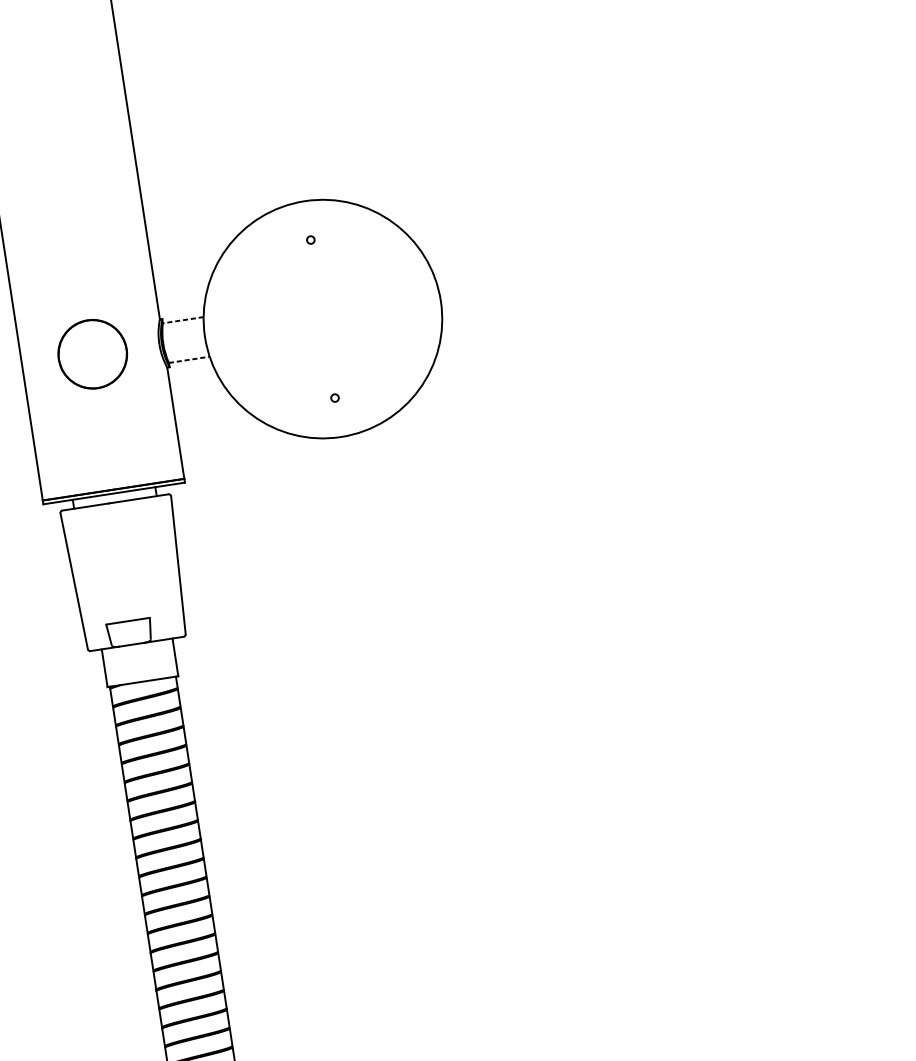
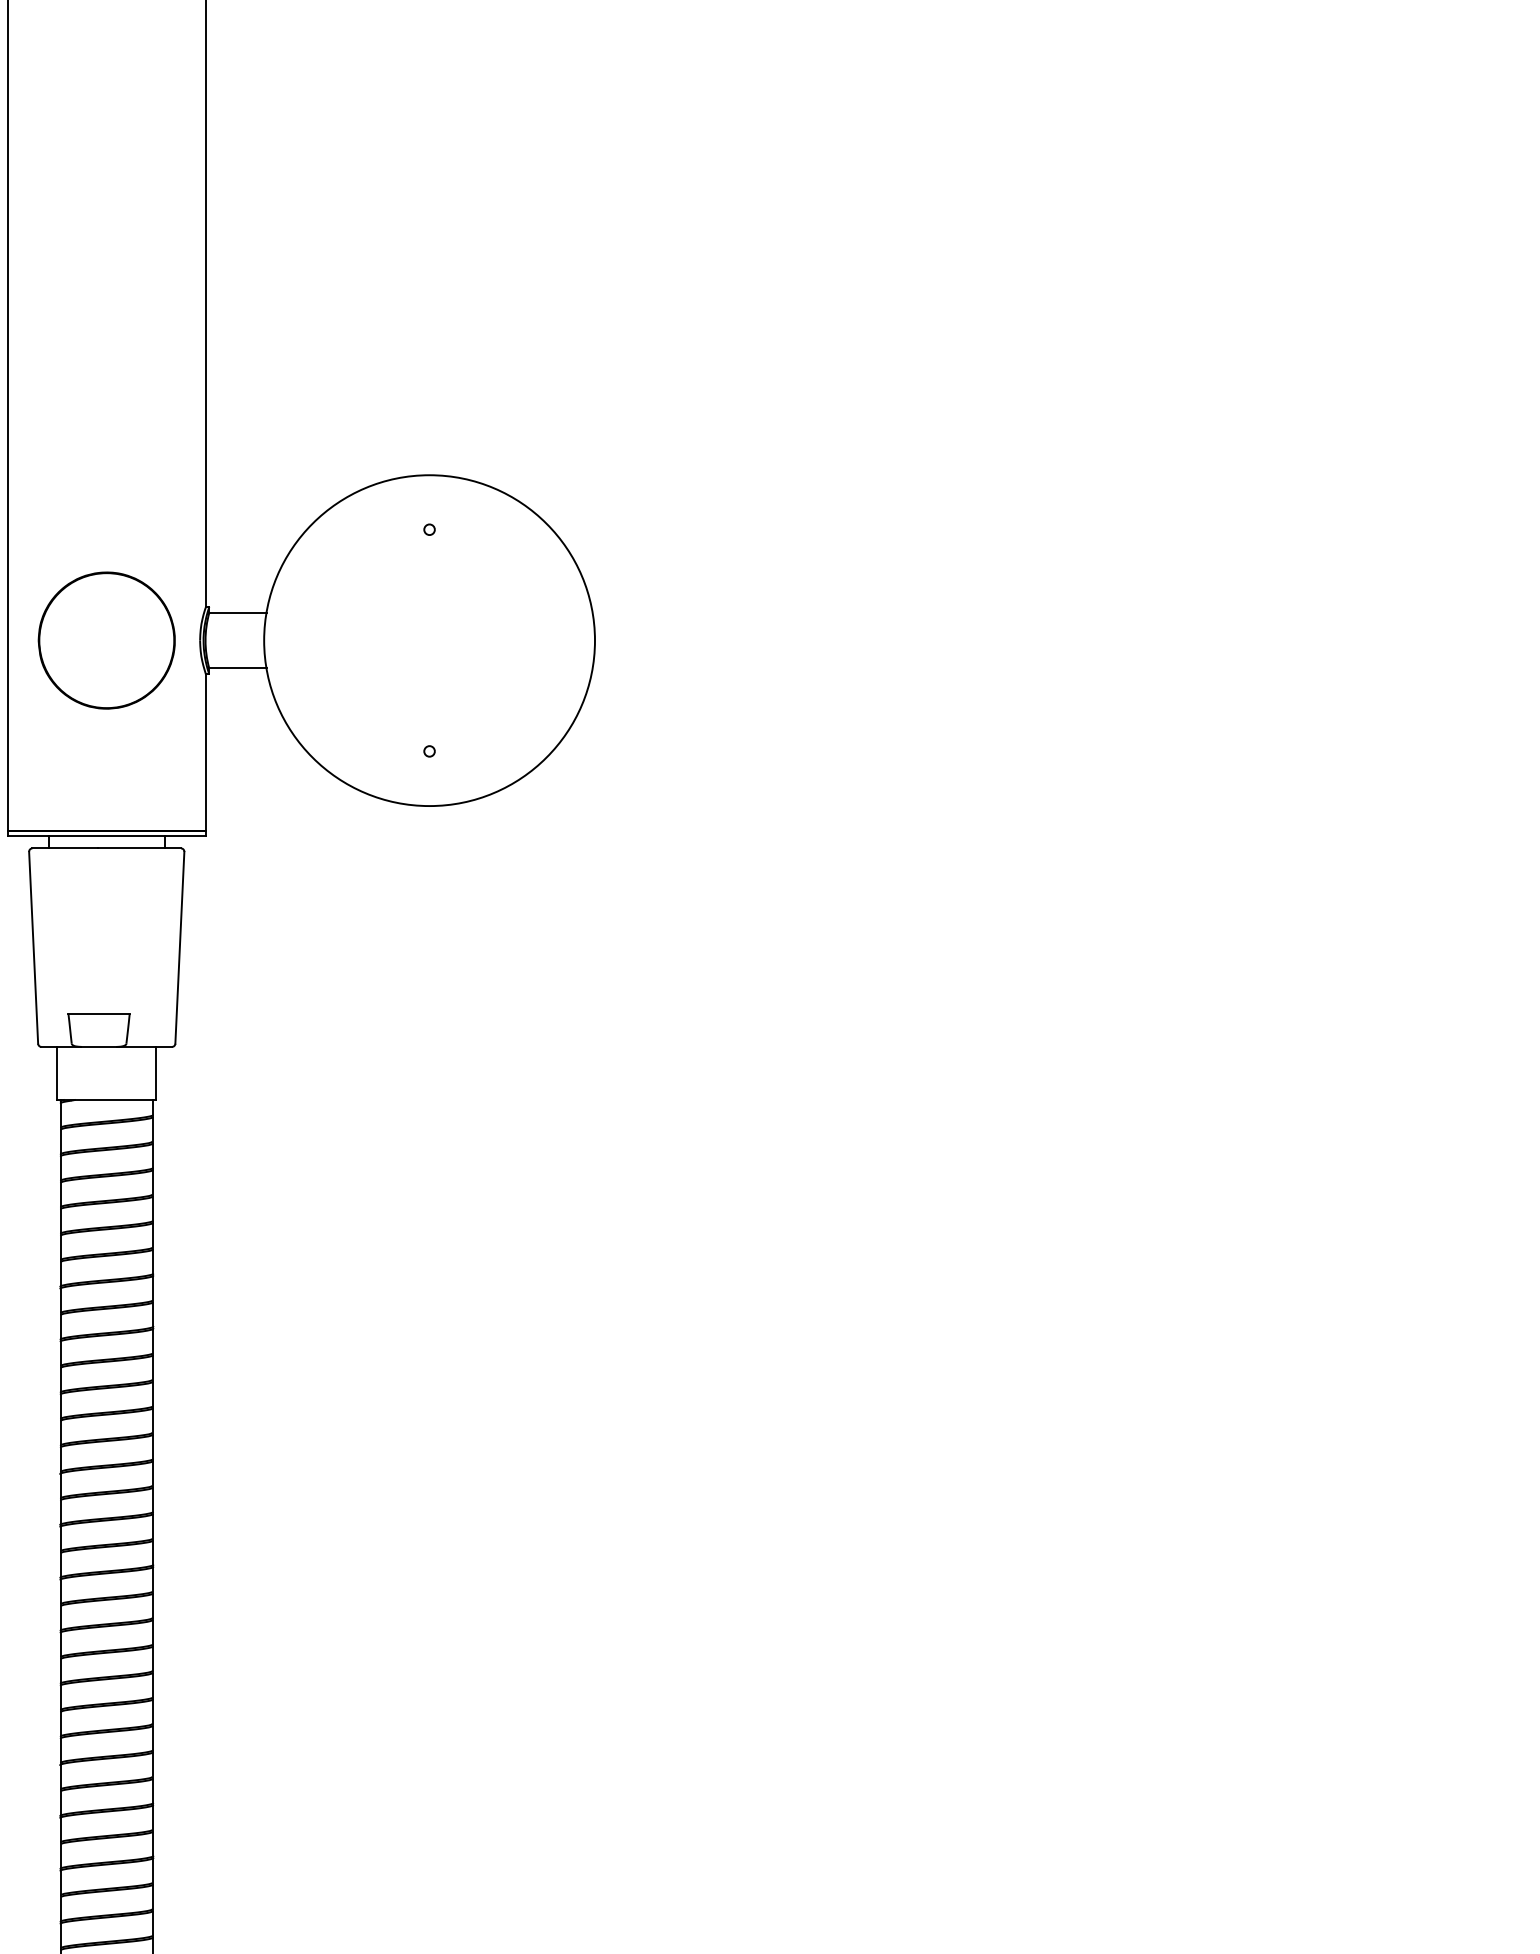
line: (182, 320) -> (237, 612), dashed -> solid
part: (92, 354) -> (106, 640), size x1.43
line: (189, 359) -> (237, 668), dashed -> solid

